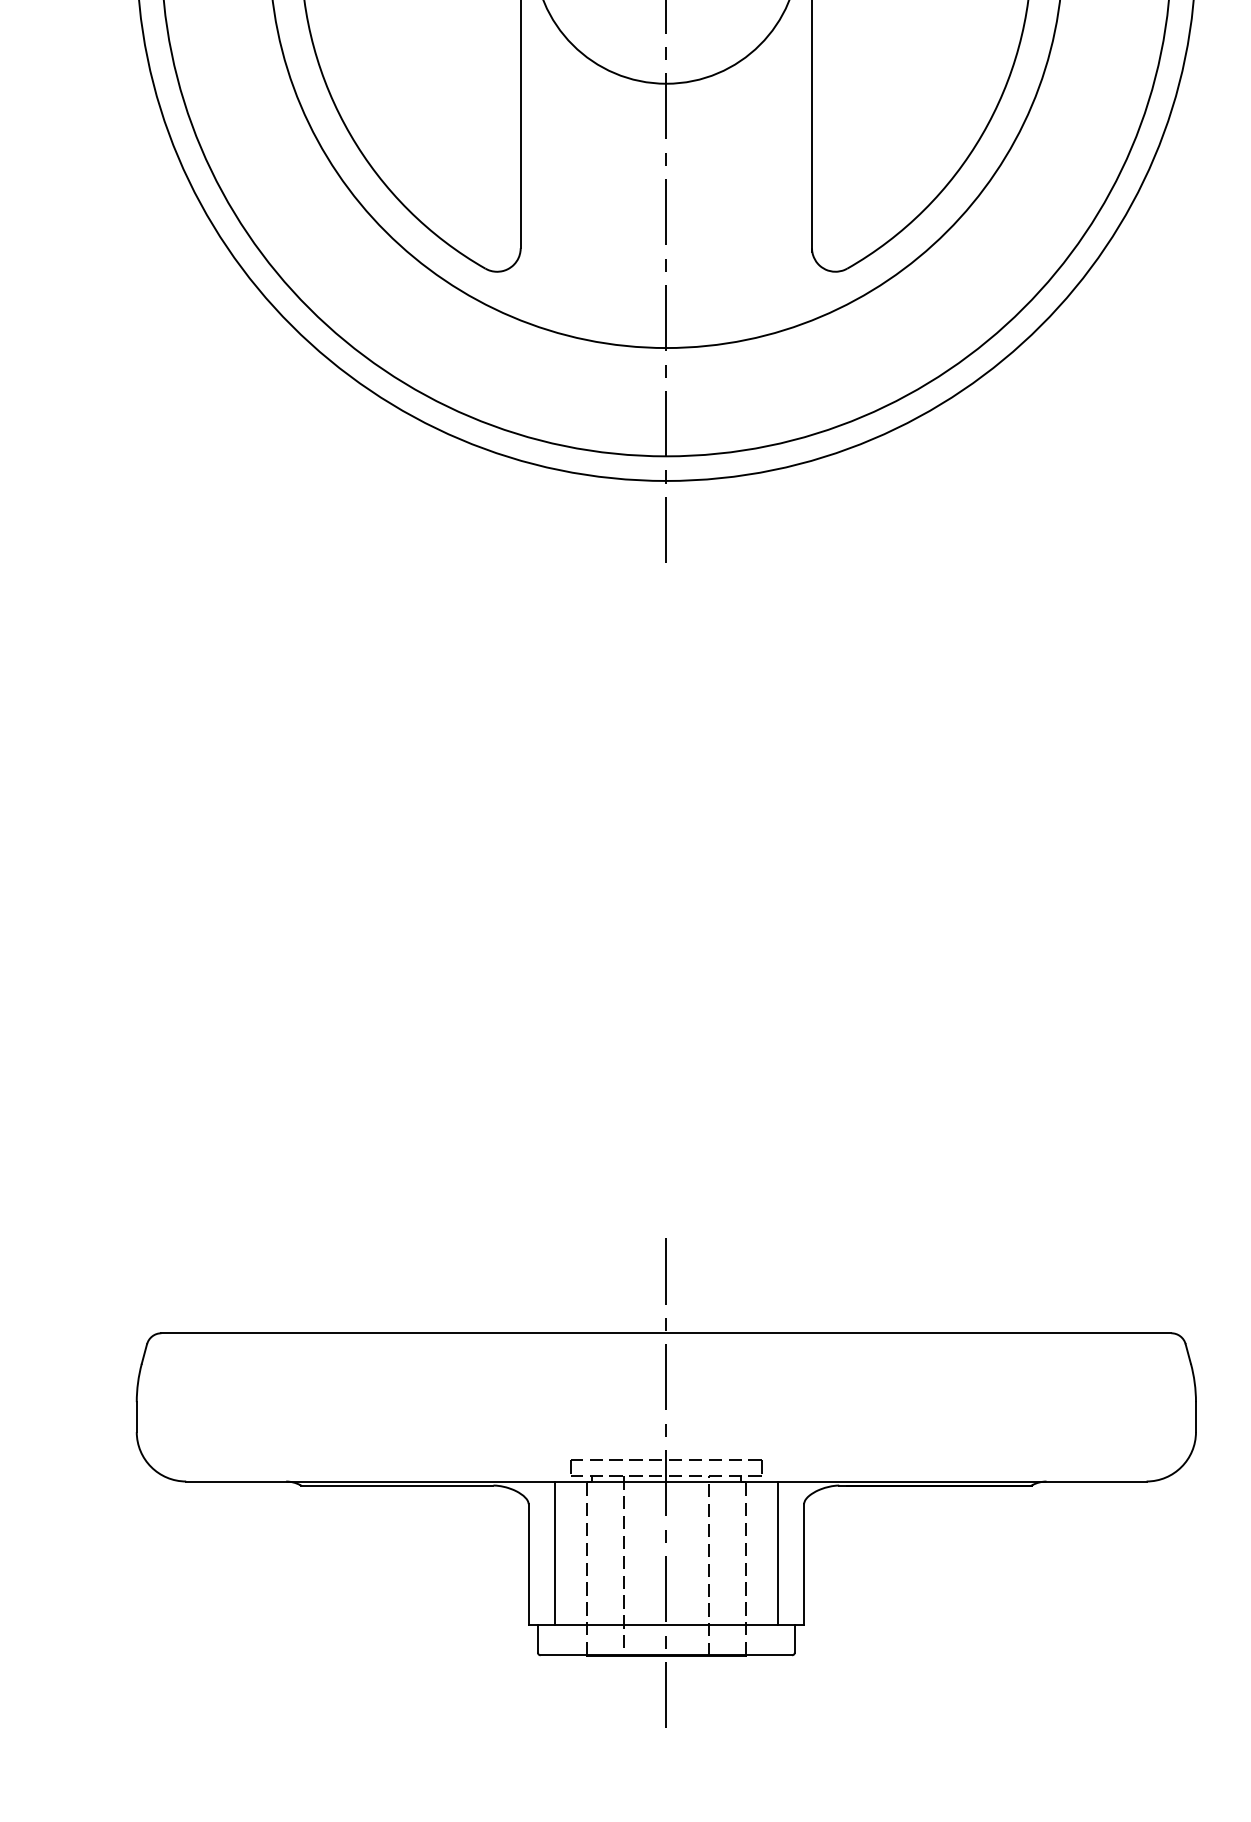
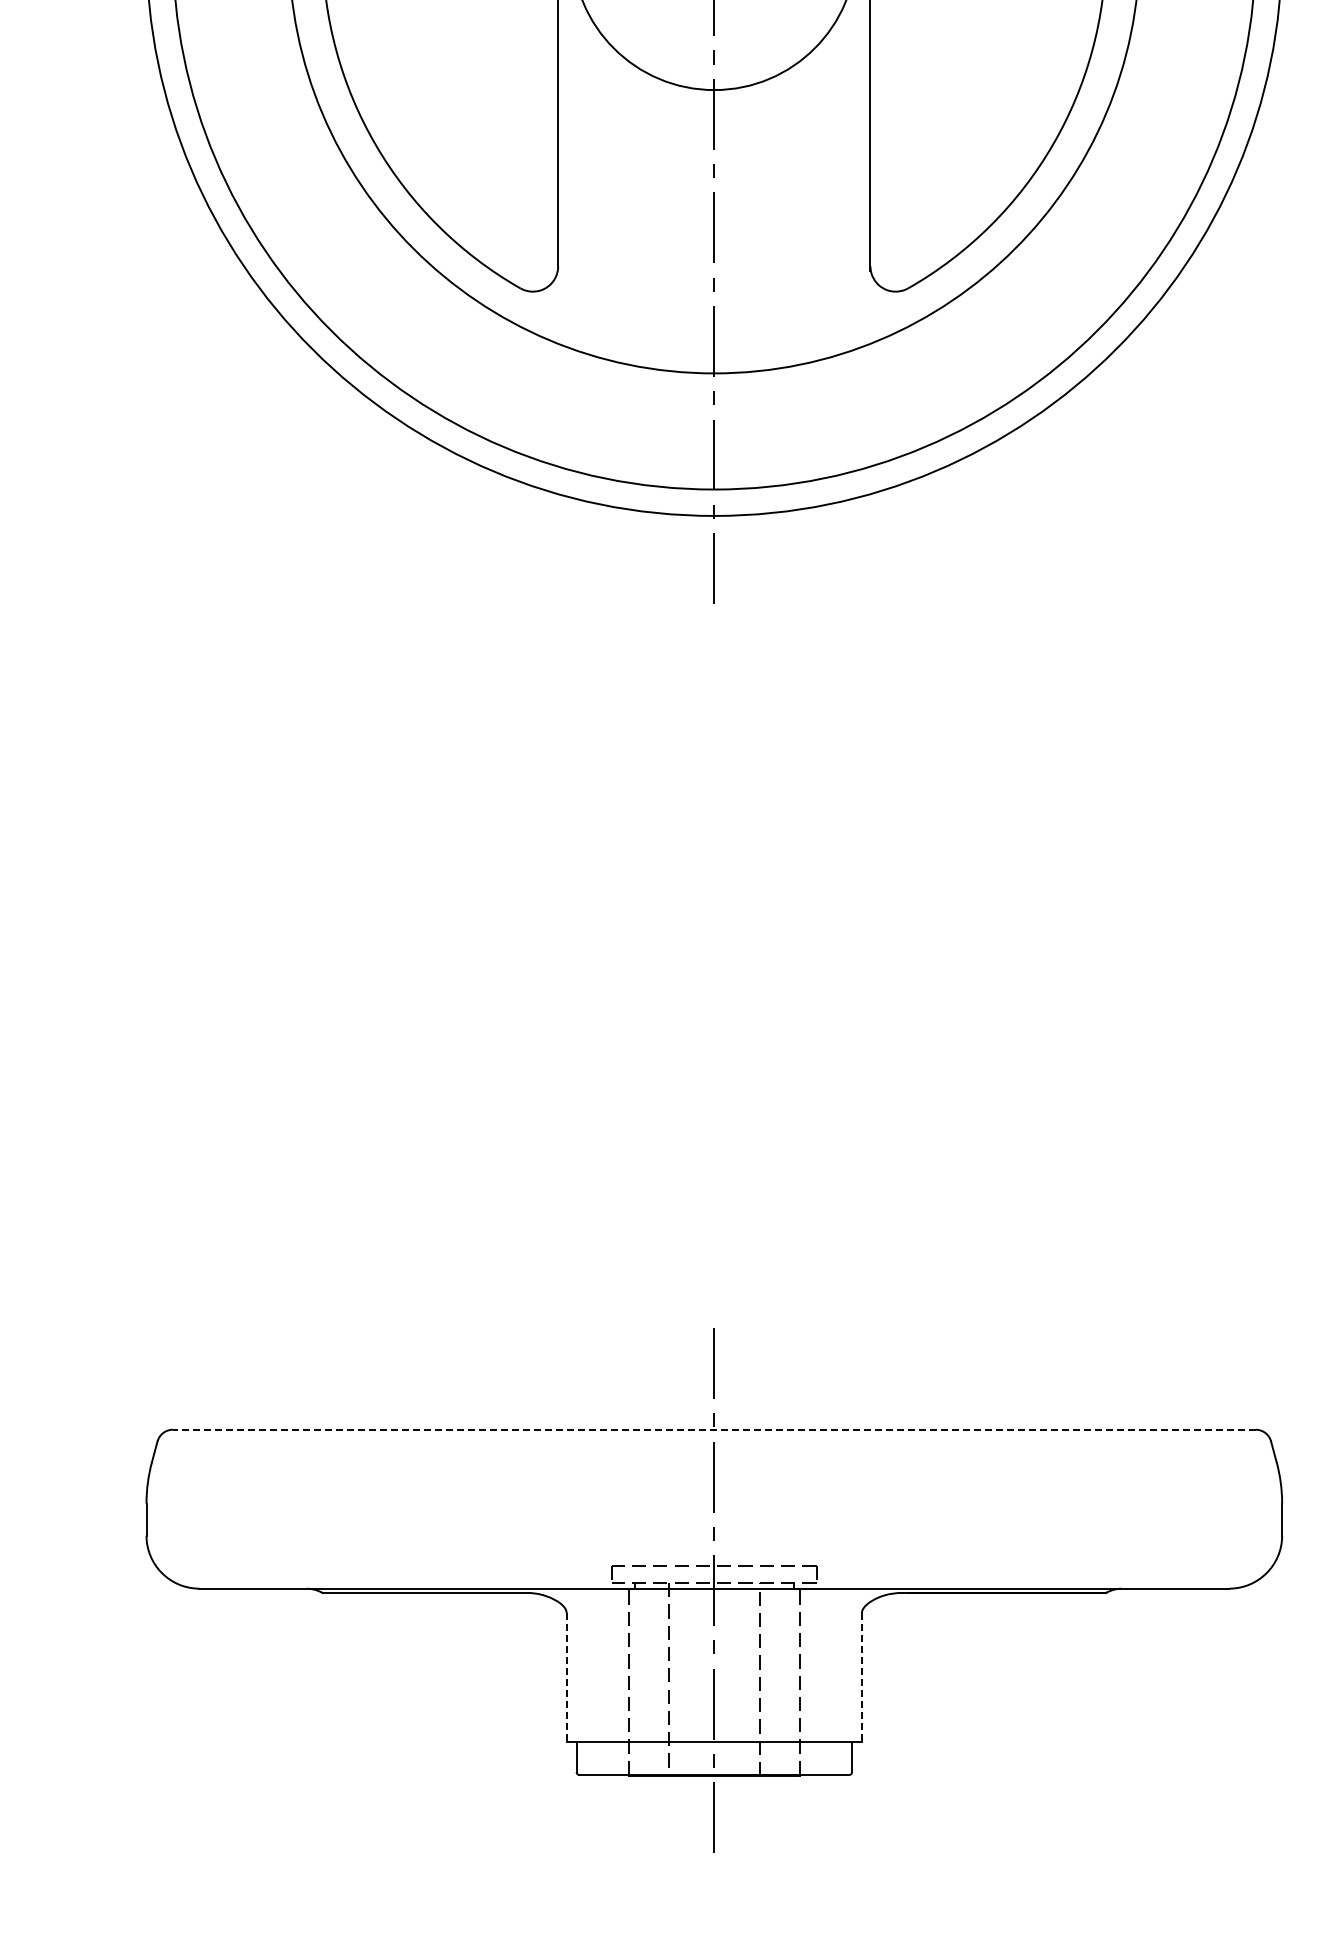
line: (665, 1333) -> (713, 1429), solid -> dashed
line: (555, 1553) -> (595, 1665), removed
line: (777, 1553) -> (833, 1665), removed
line: (528, 1564) -> (566, 1677), solid -> dashed
line: (803, 1564) -> (861, 1677), solid -> dashed

